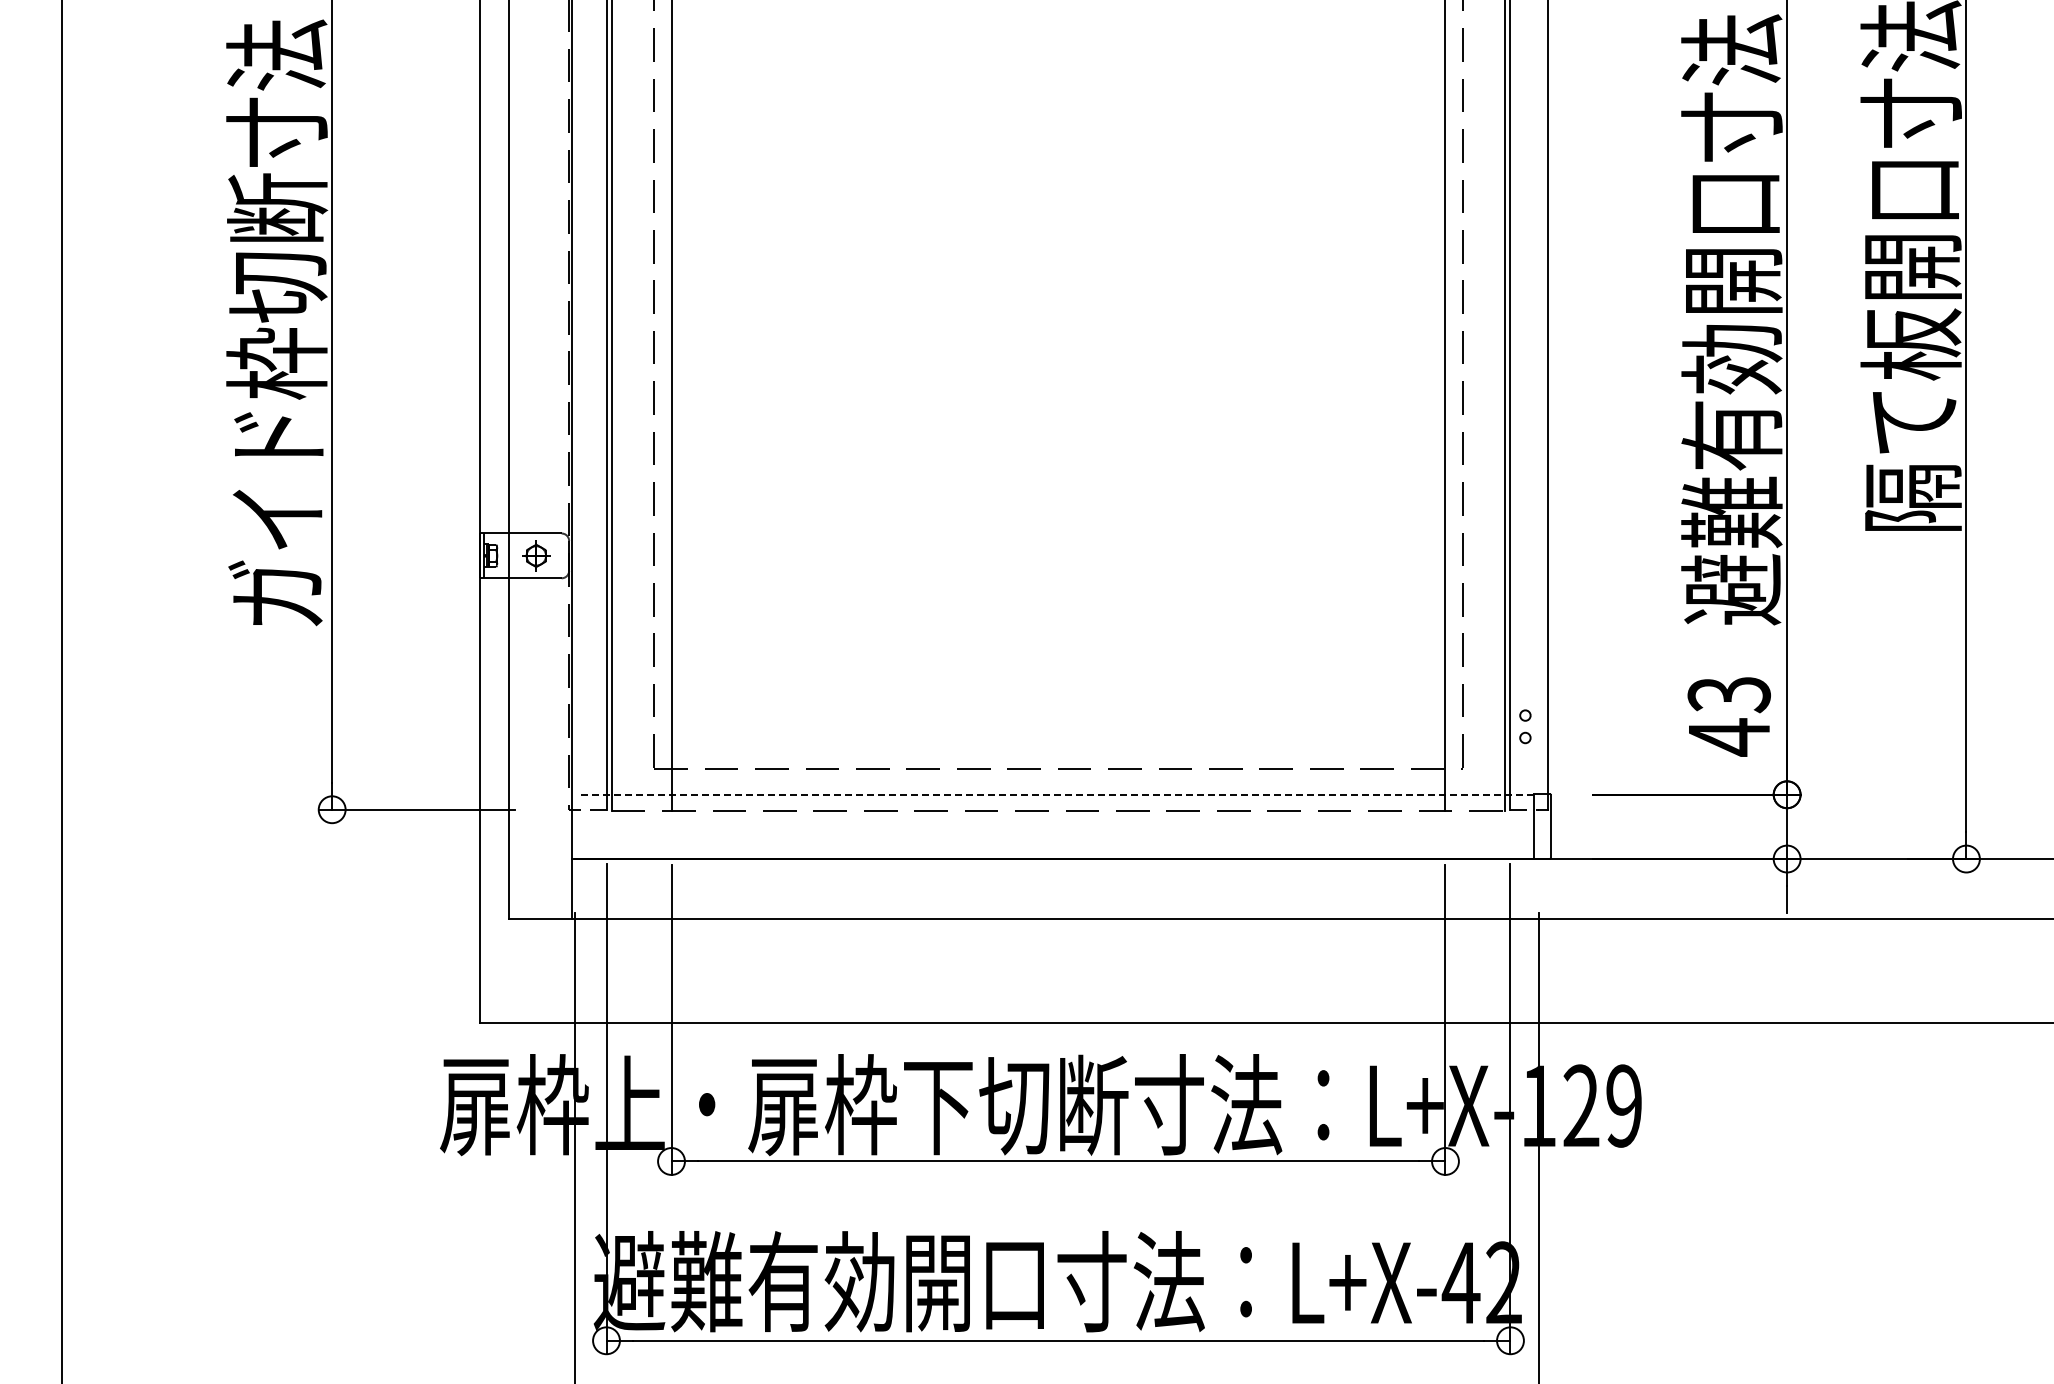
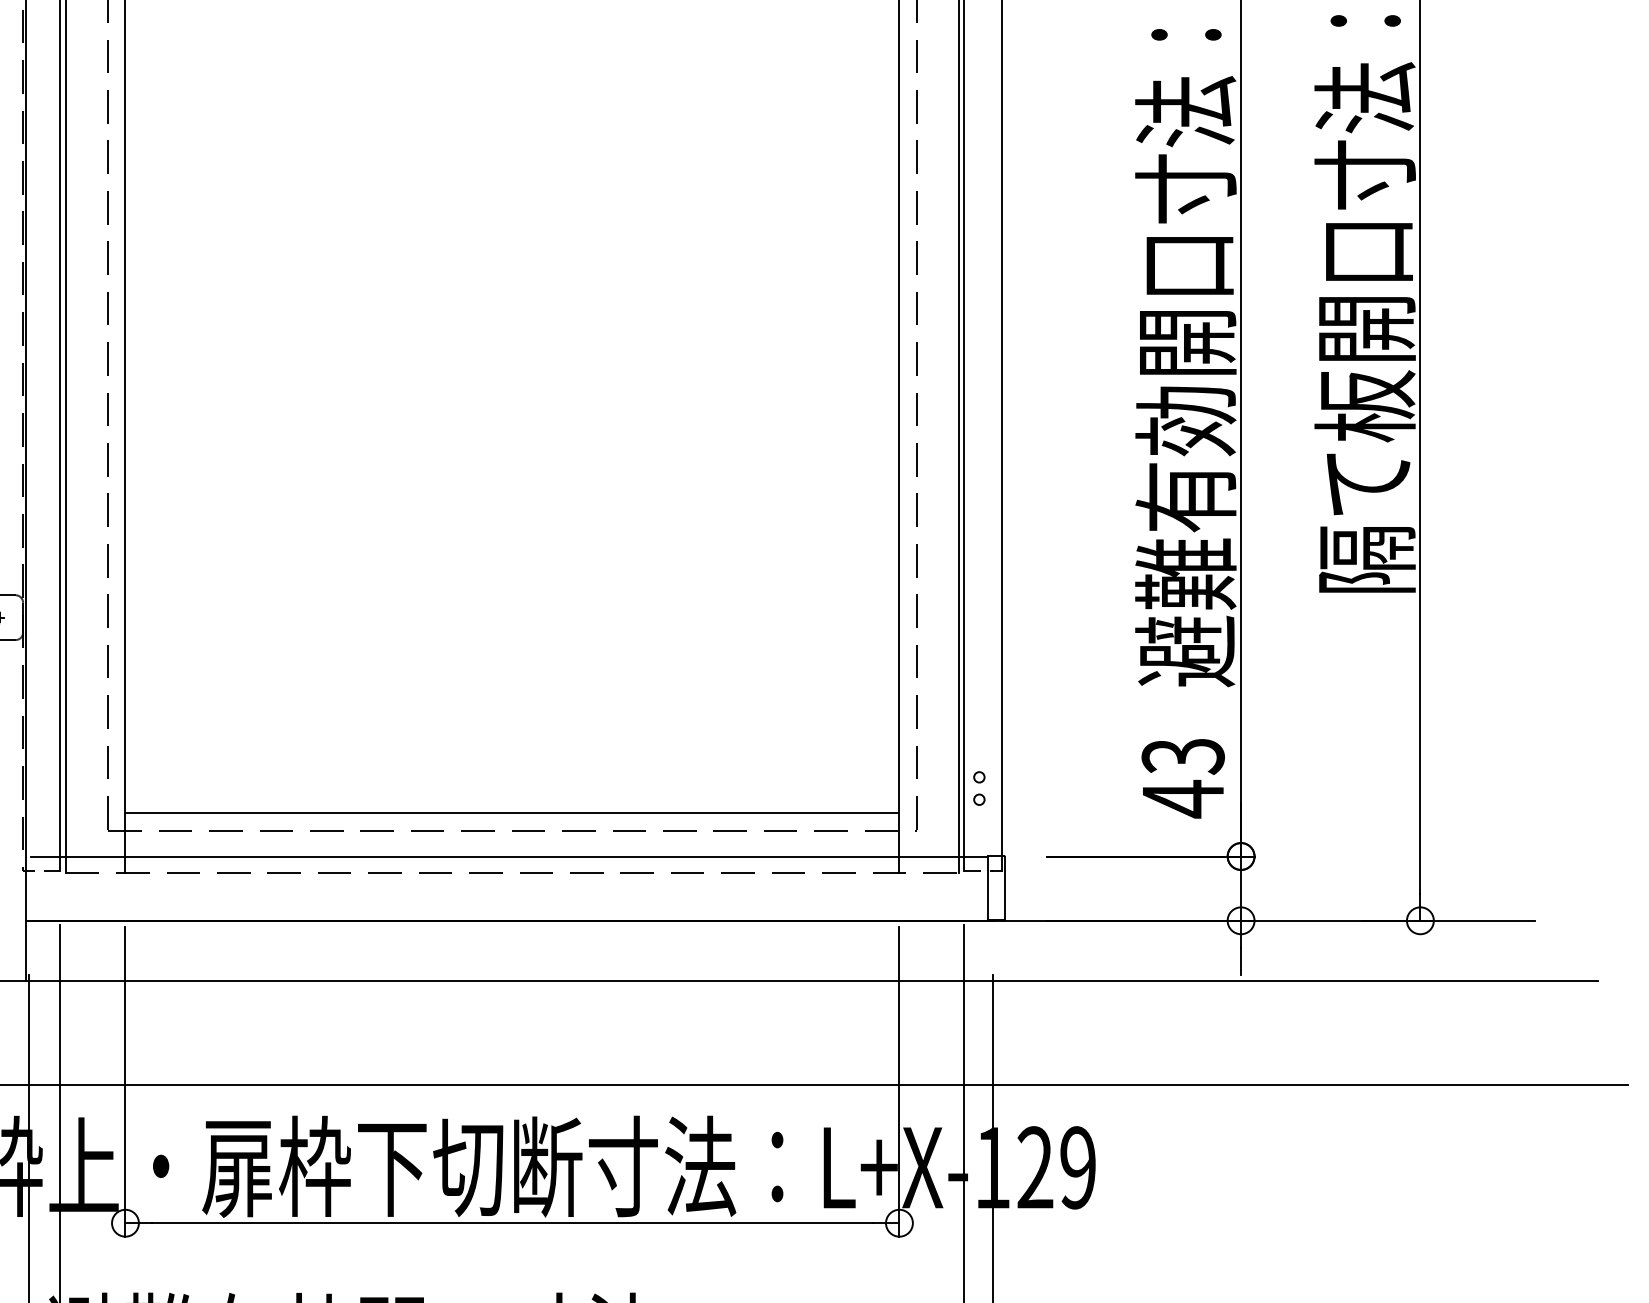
line: (1057, 751) -> (511, 813), added
line: (1054, 794) -> (508, 856), dashed -> solid

